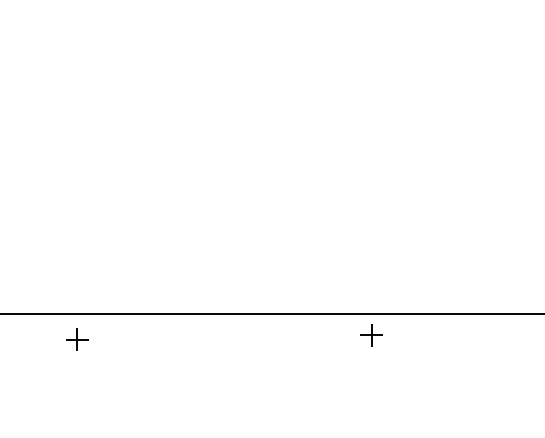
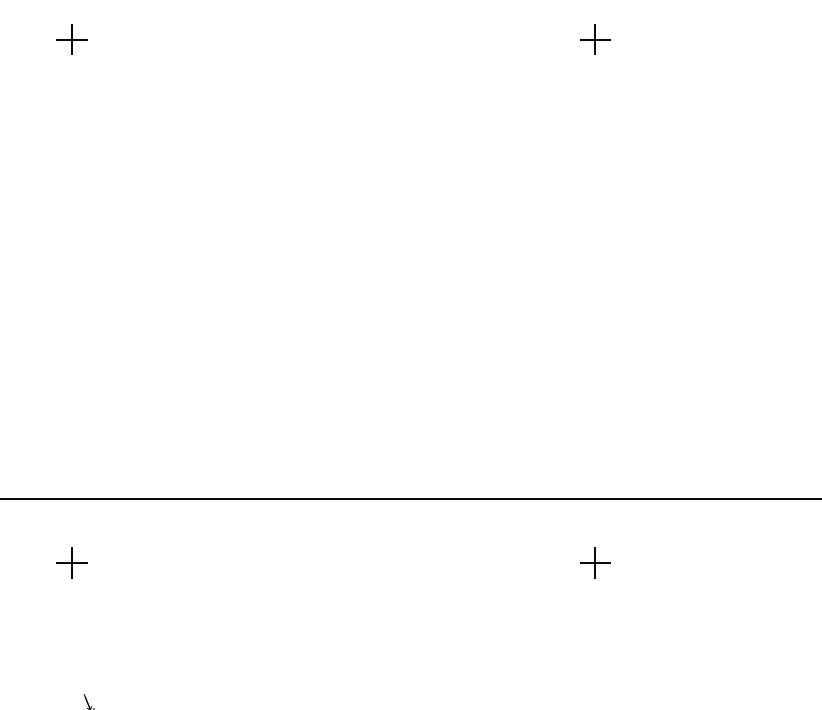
part: (371, 335) -> (595, 562), moved
part: (76, 339) -> (71, 562), moved

